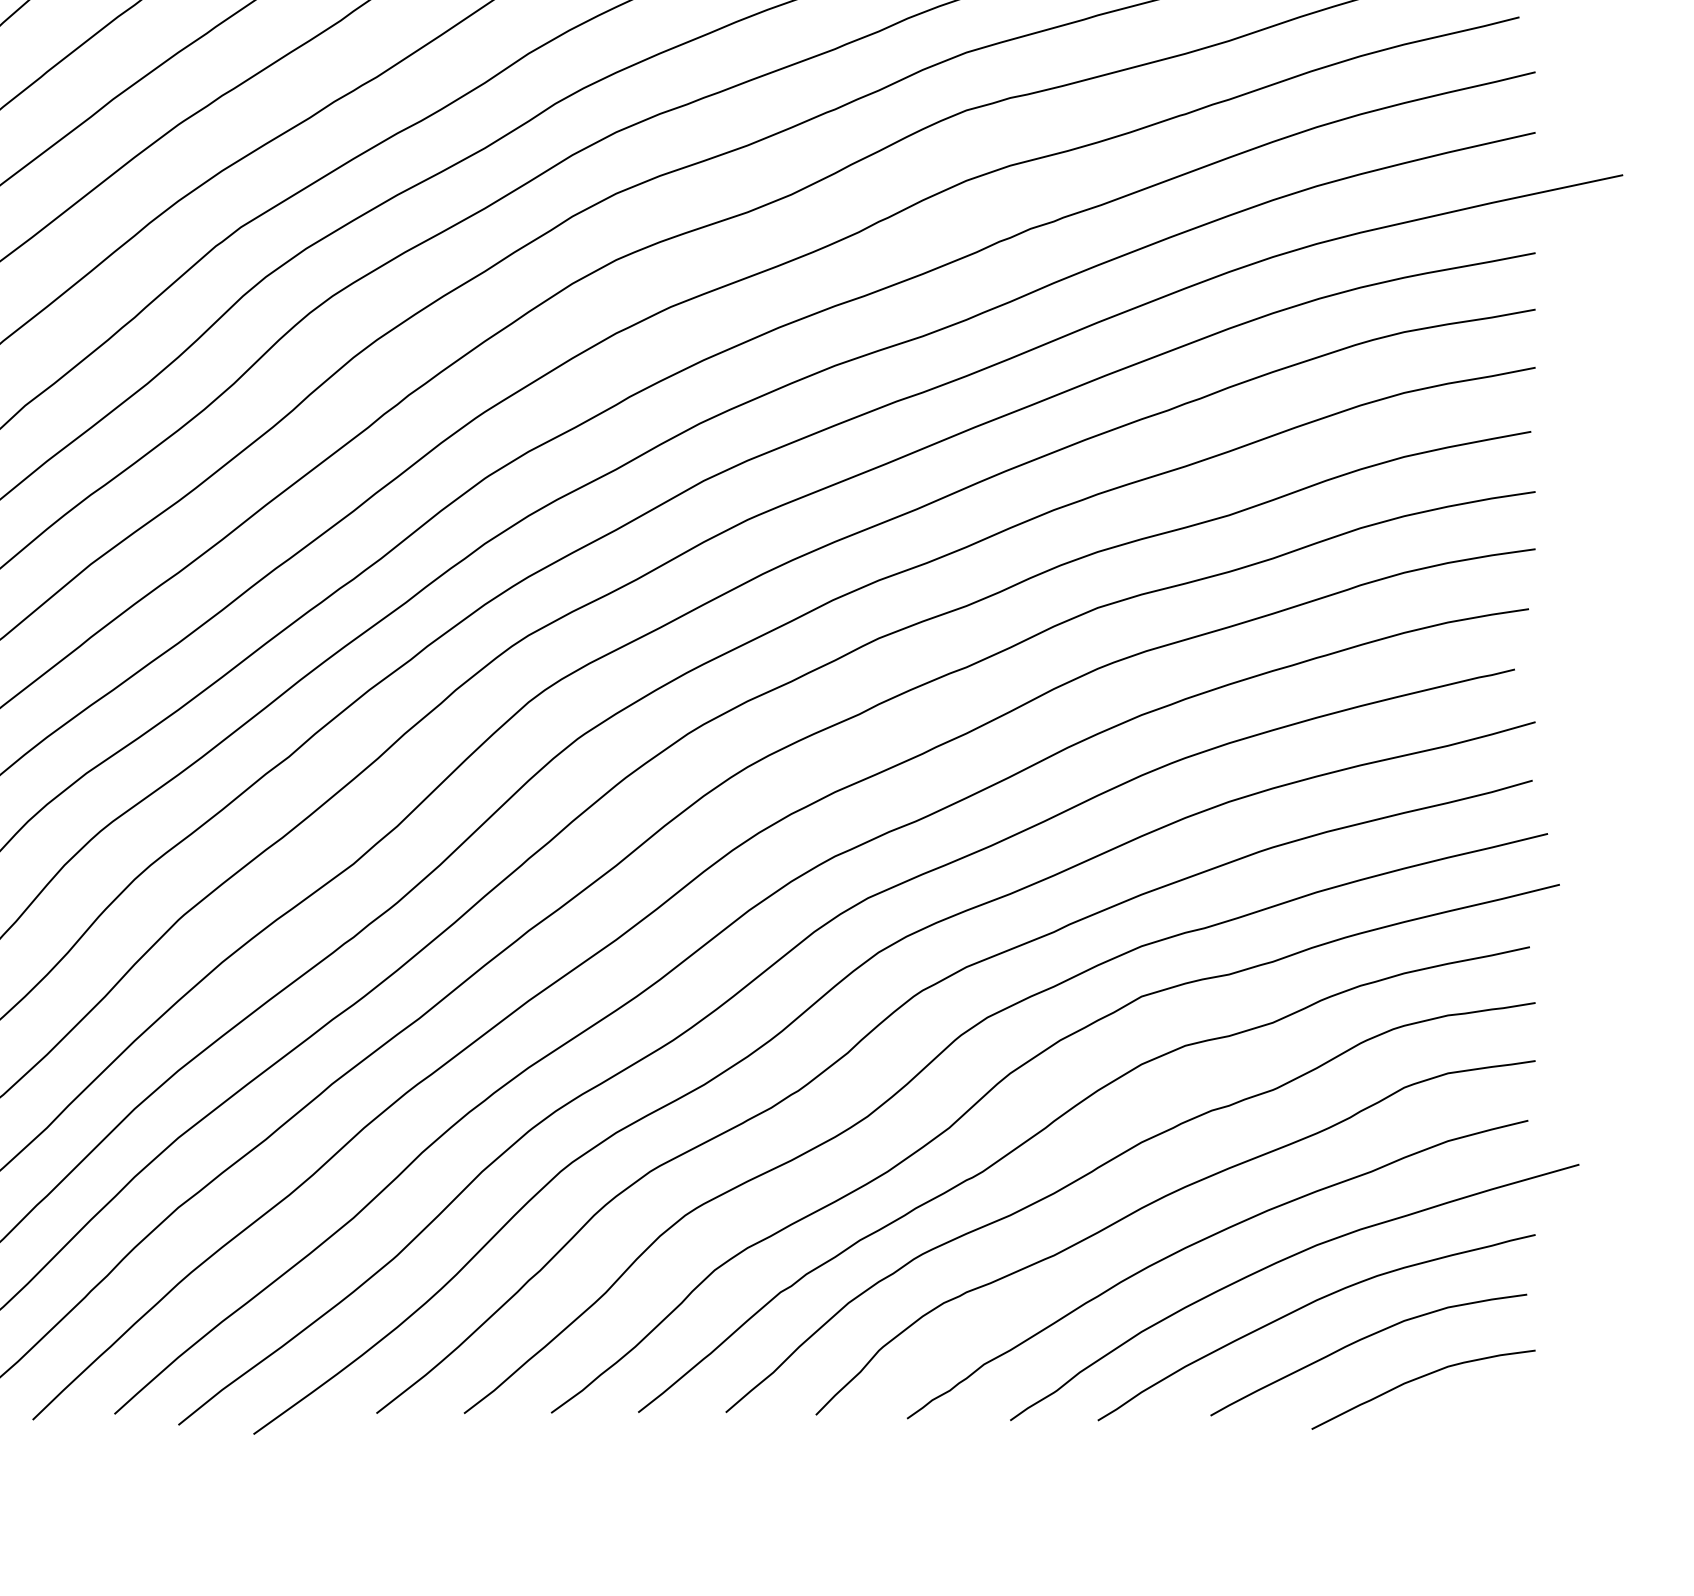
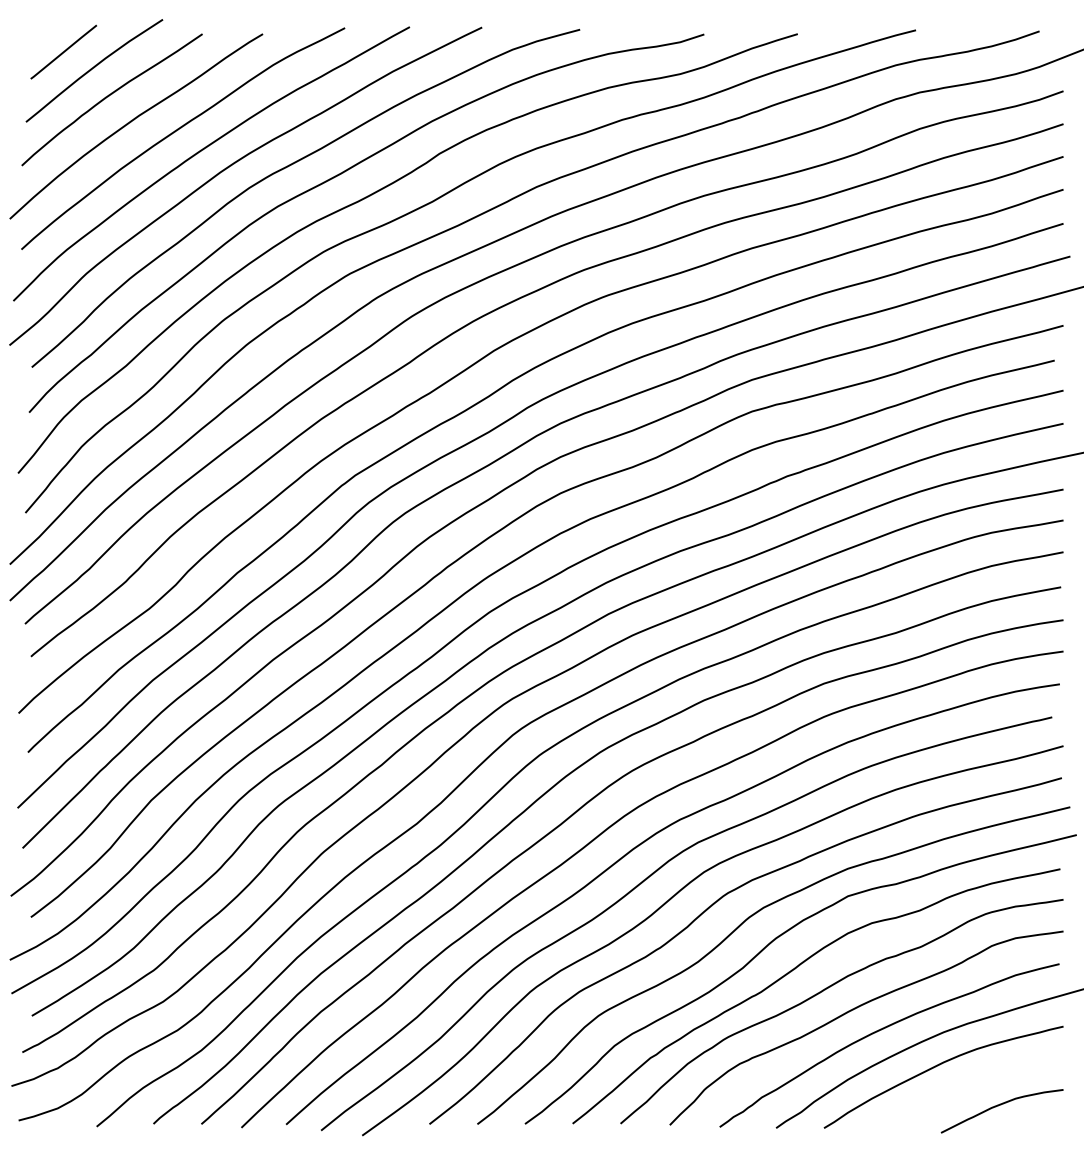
curve: (1360, 1342) -> (967, 1085), removed

